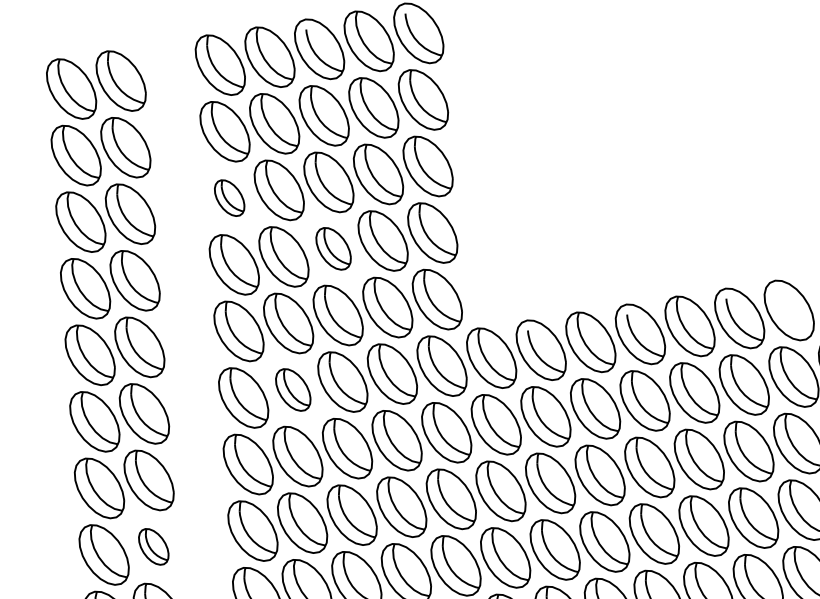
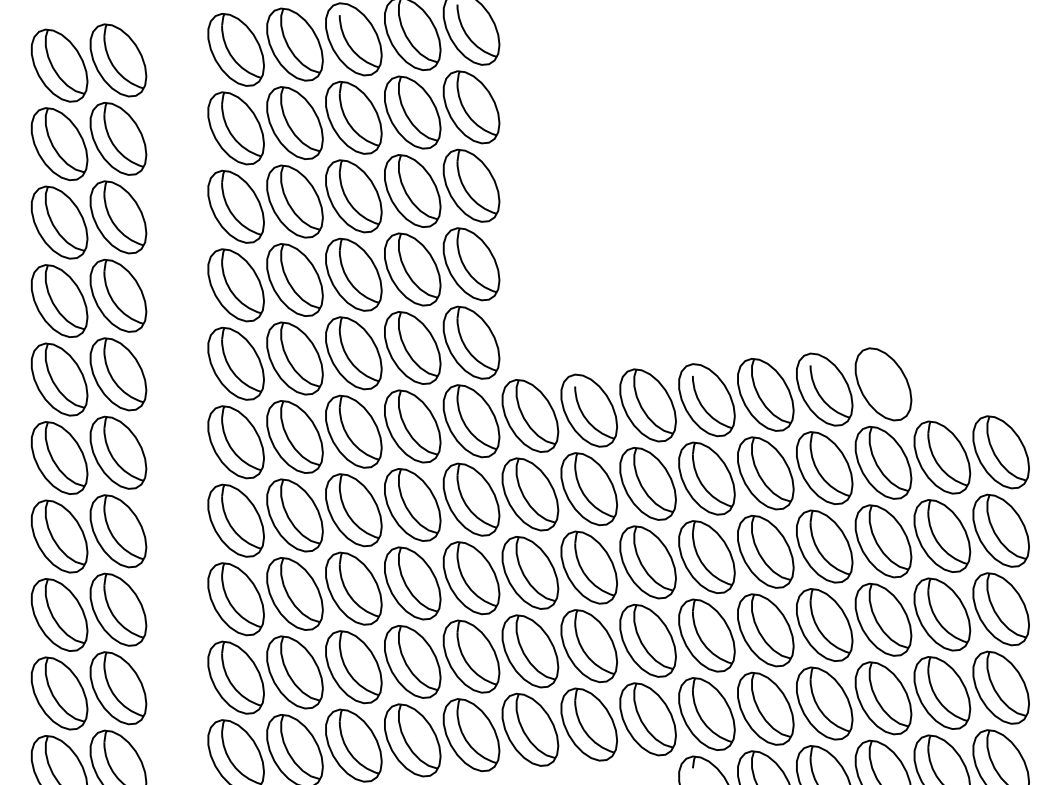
part: (229, 197) -> (235, 206), size x1.67
part: (333, 248) -> (353, 274), size x1.43
part: (292, 389) -> (294, 436), size x1.43
part: (153, 546) -> (118, 609), size x1.67

